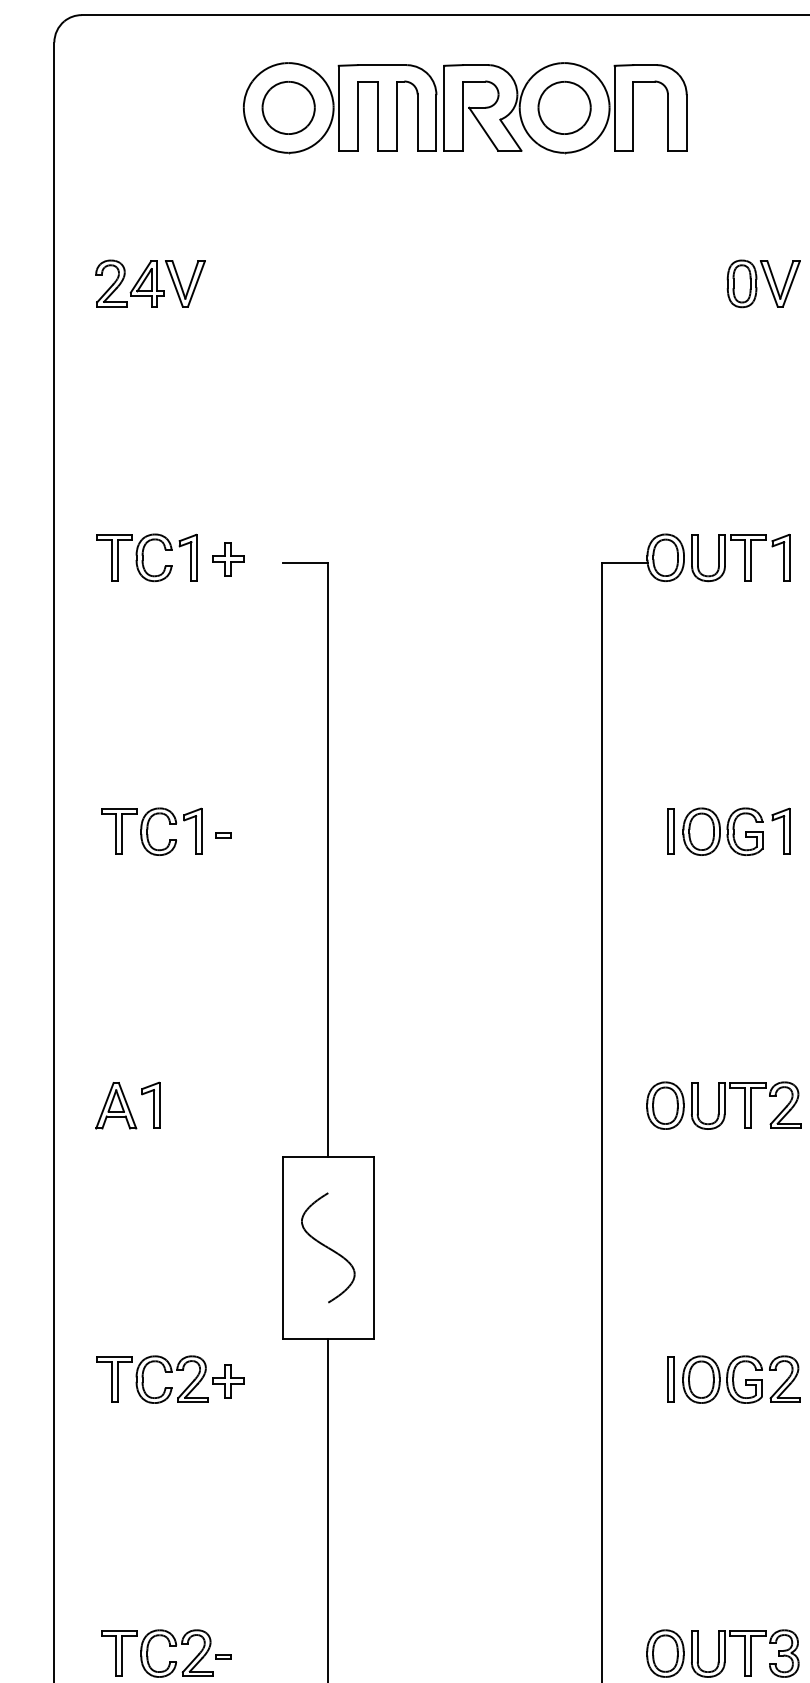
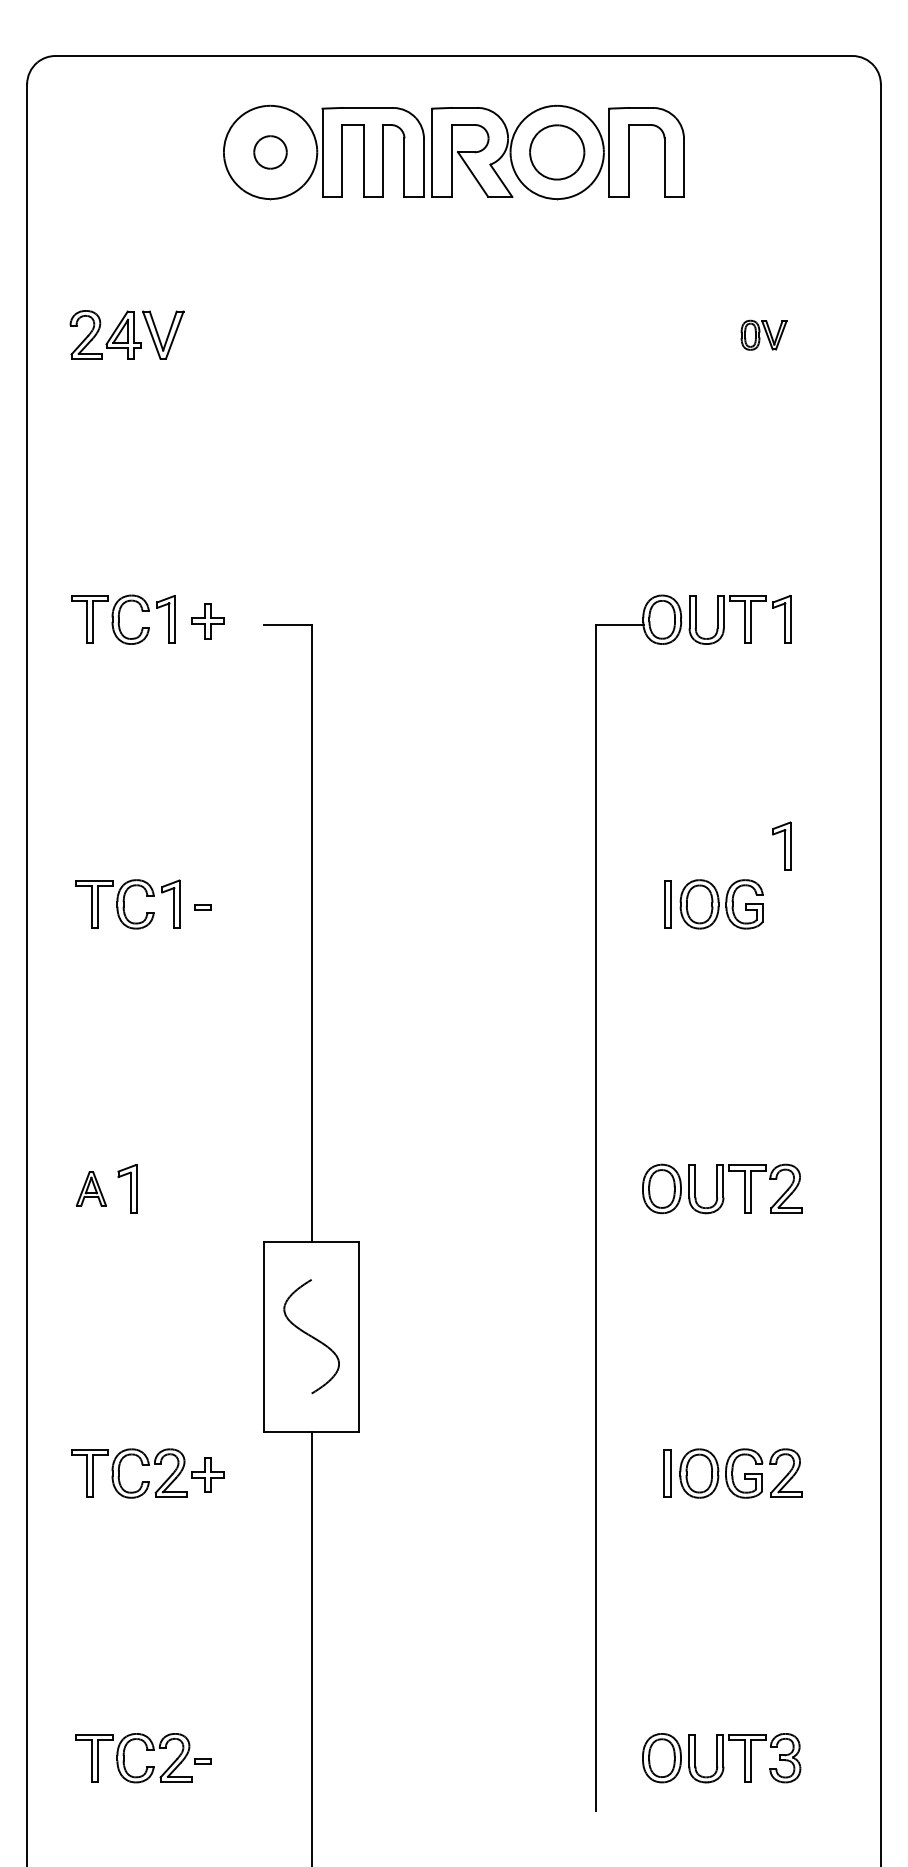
part: (288, 108) -> (270, 152), size x0.6
part: (763, 284) -> (763, 335), size x0.6
part: (780, 830) -> (781, 845), moved
part: (116, 1105) -> (91, 1188), size x0.7

